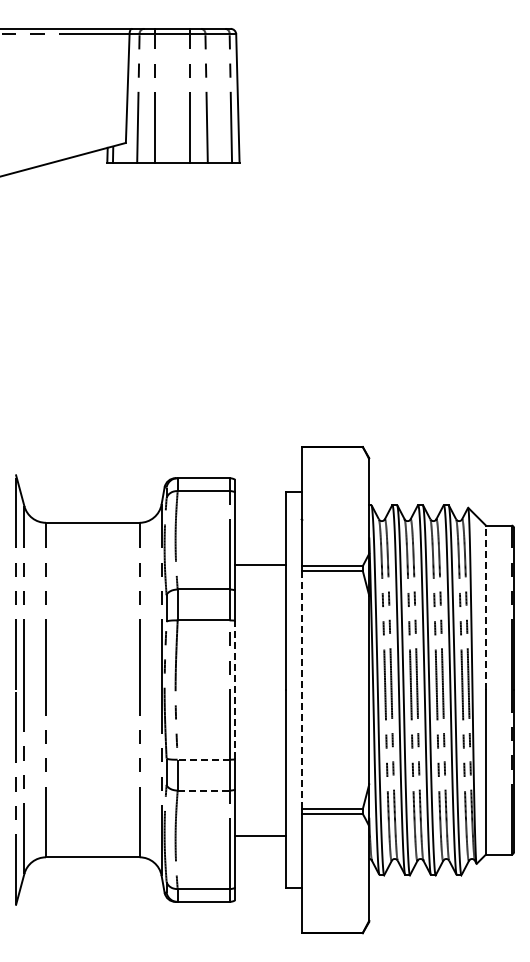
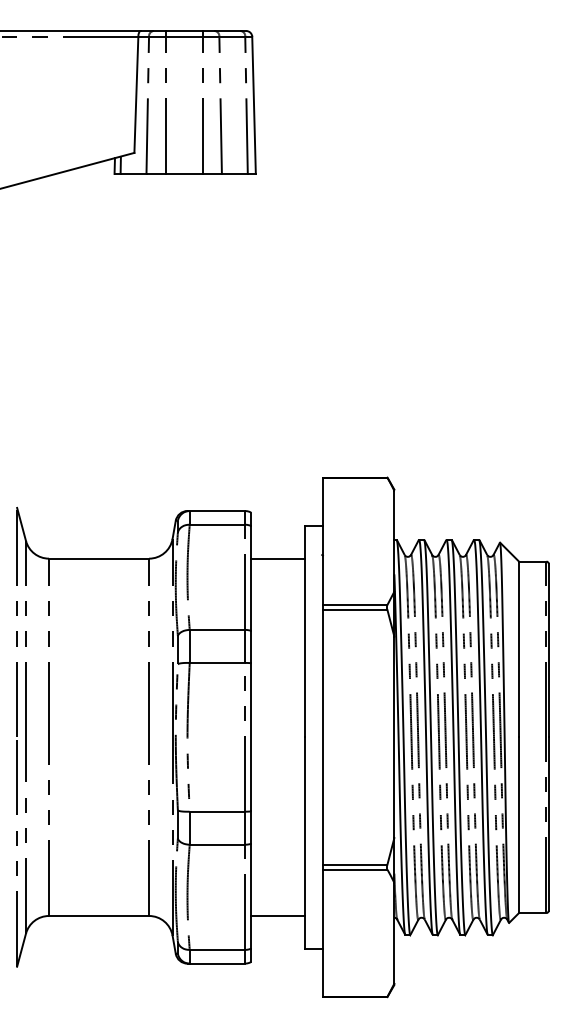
line: (260, 564) -> (278, 558), moved
line: (486, 607) -> (519, 649), dashed -> solid
line: (235, 689) -> (251, 736), dashed -> solid
line: (302, 689) -> (323, 736), dashed -> solid
line: (203, 759) -> (217, 811), dashed -> solid
line: (203, 790) -> (217, 844), dashed -> solid
line: (260, 836) -> (278, 916), moved

